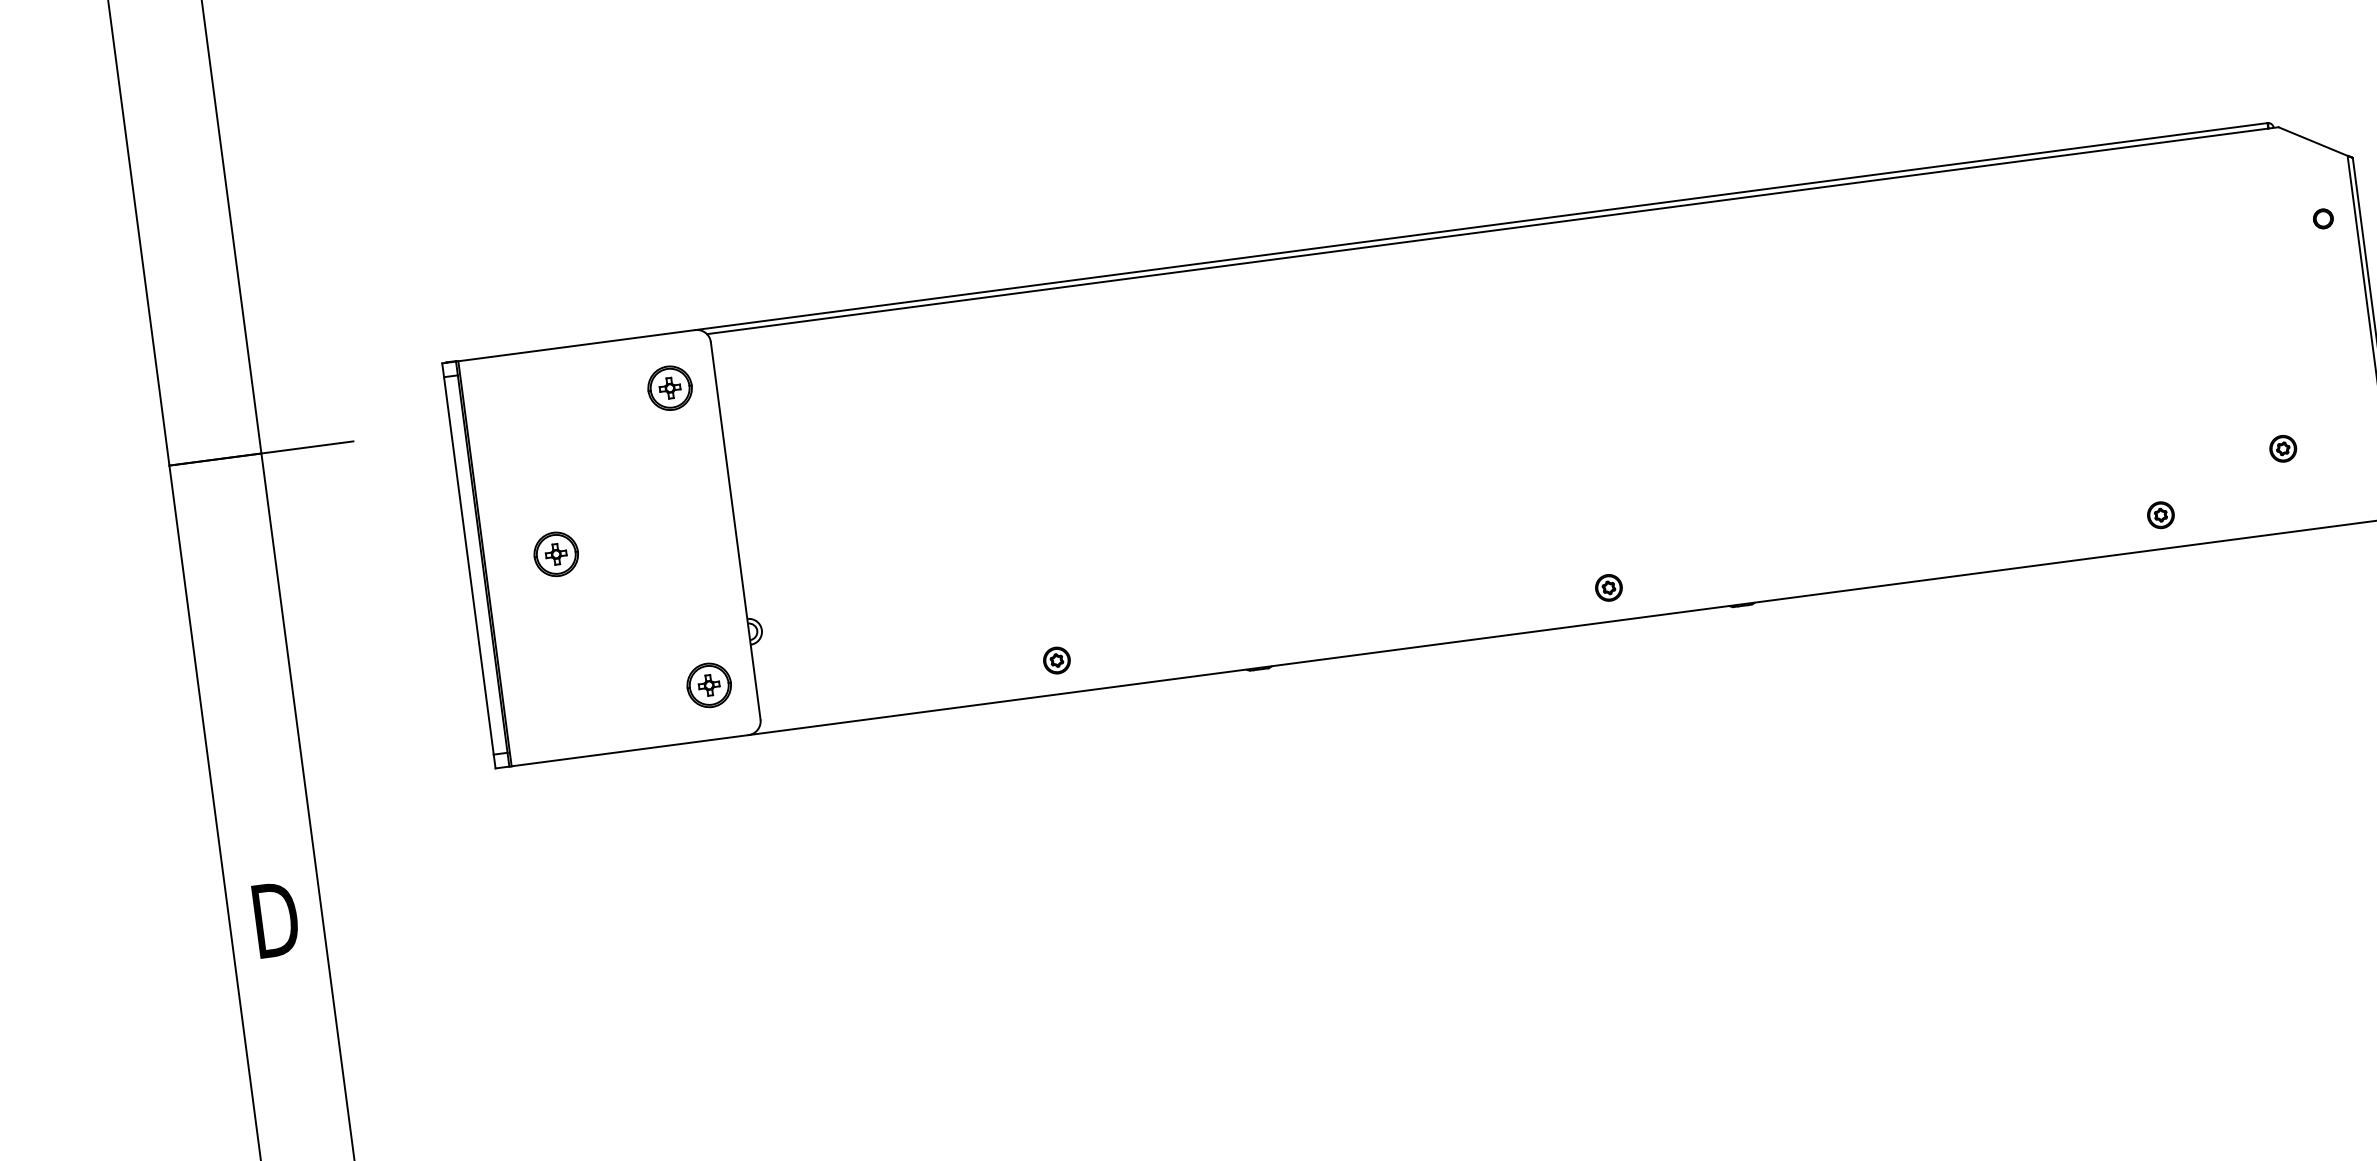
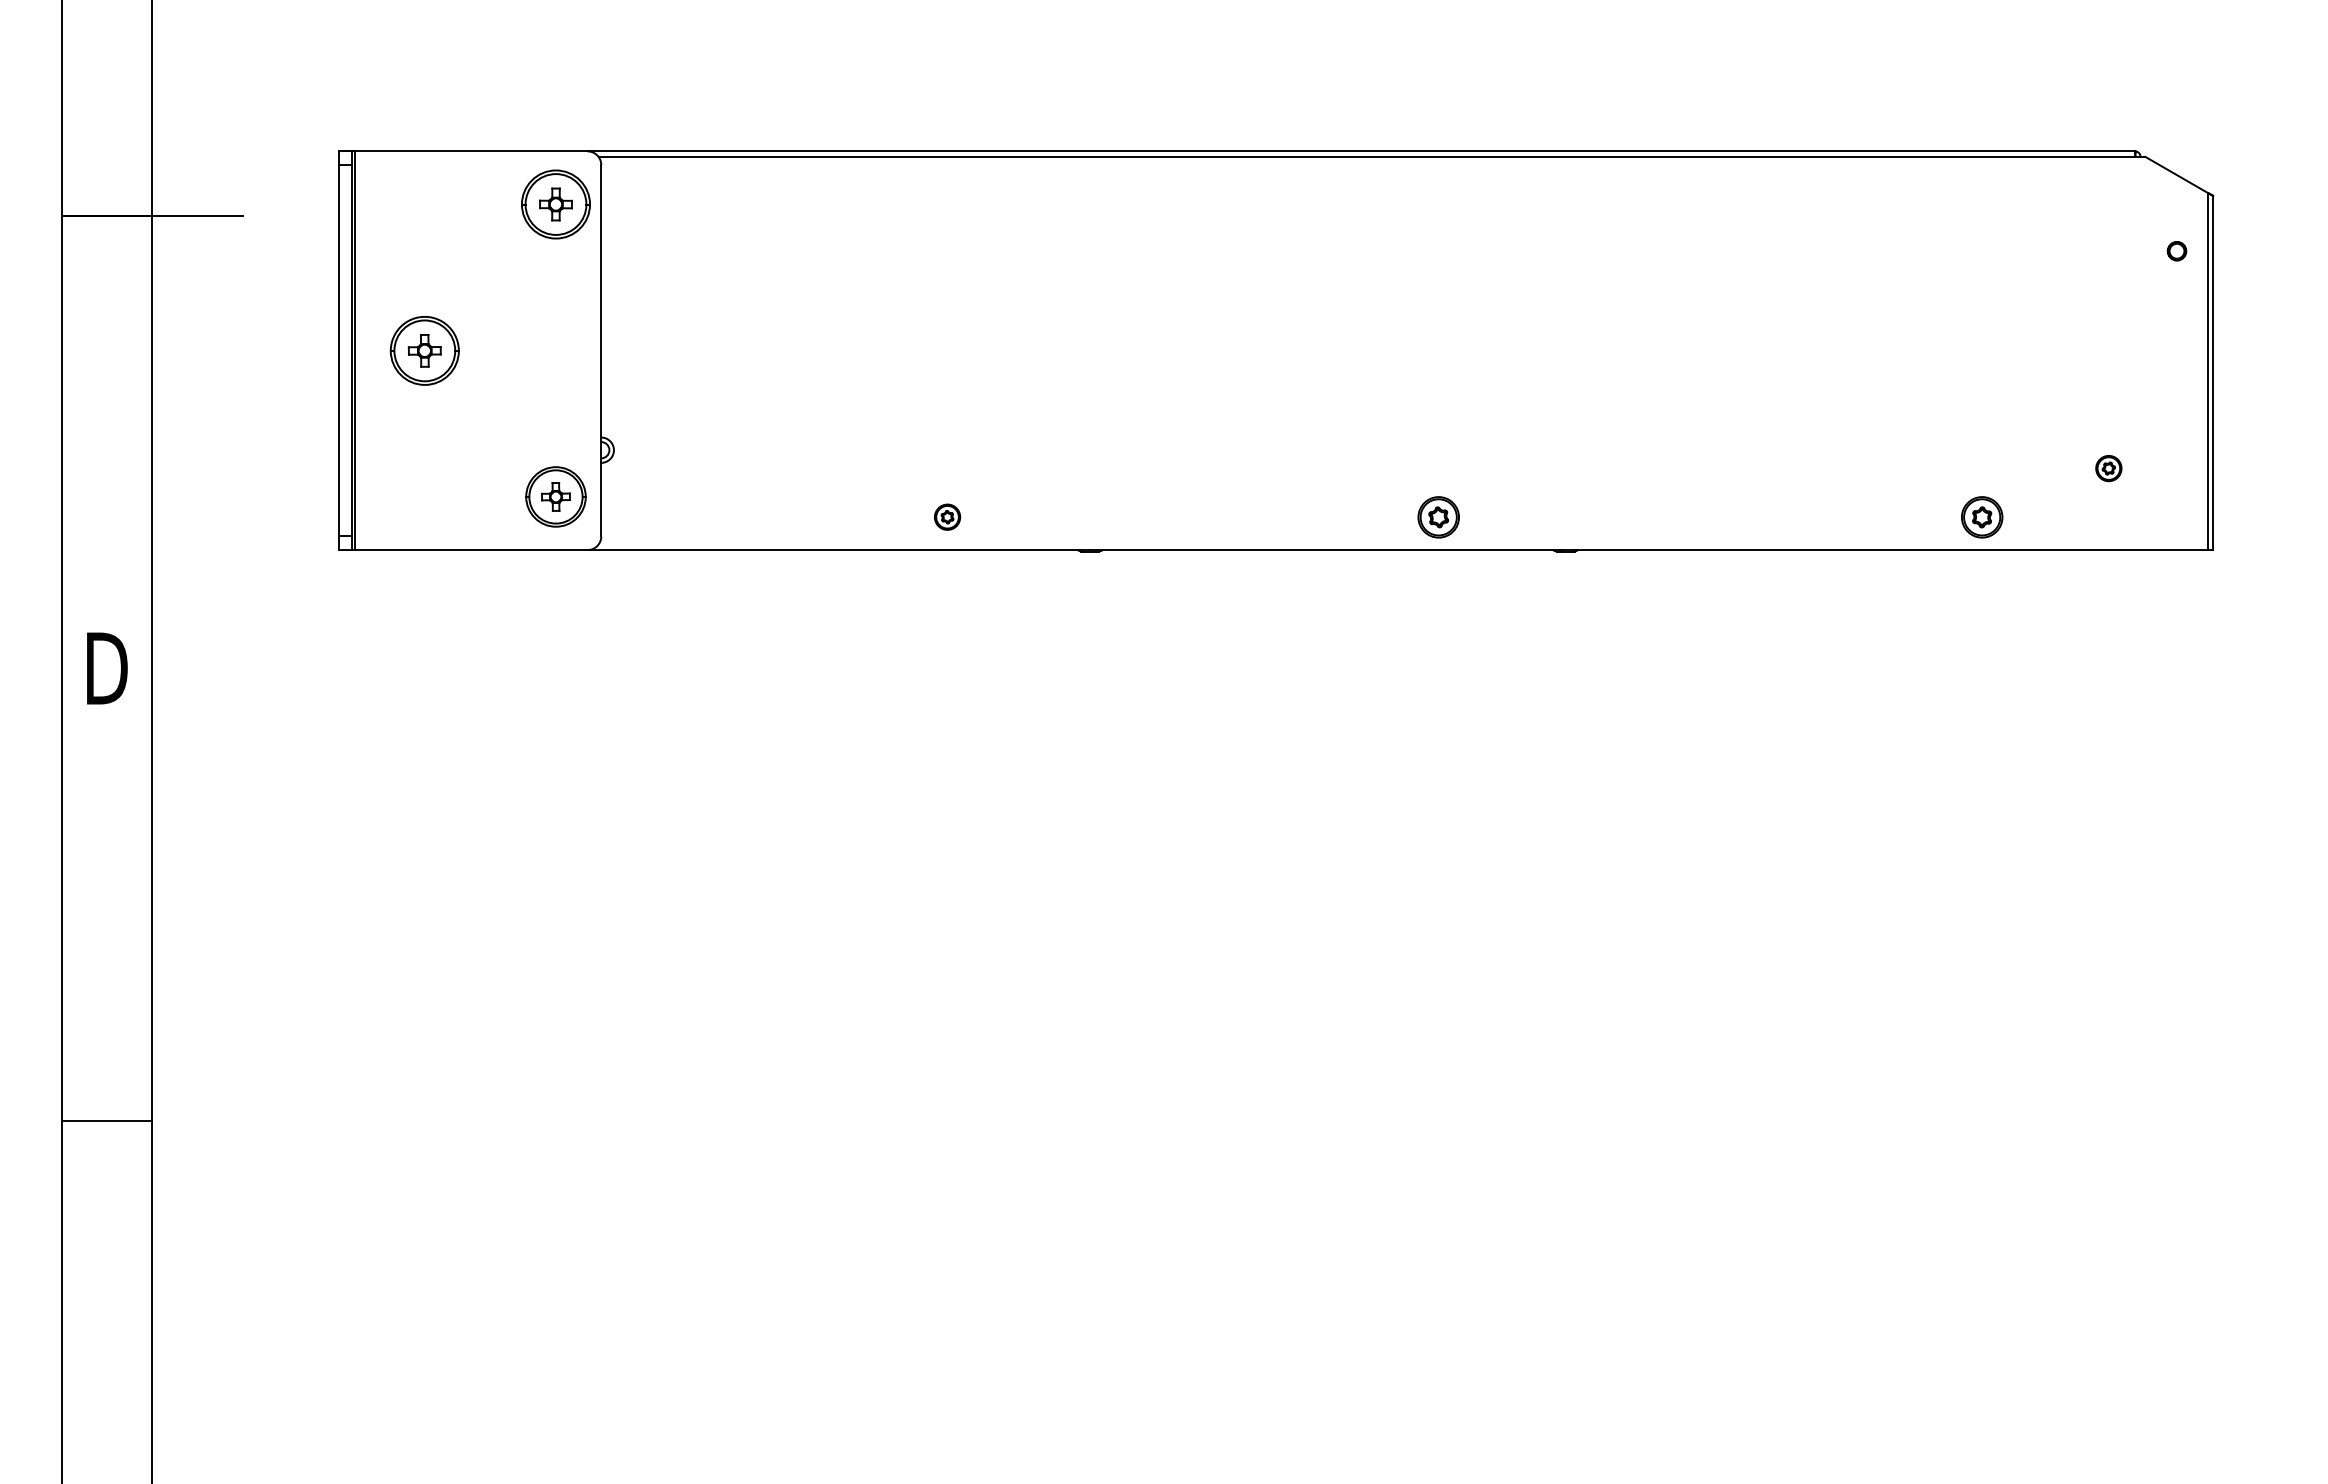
part: (669, 388) -> (555, 204), size x1.6
part: (2160, 514) -> (1981, 516), size x1.6
part: (556, 554) -> (424, 350), size x1.6
part: (1608, 587) -> (1438, 516), size x1.6
part: (1056, 659) -> (947, 516), moved
part: (708, 685) -> (555, 496), size x1.4

